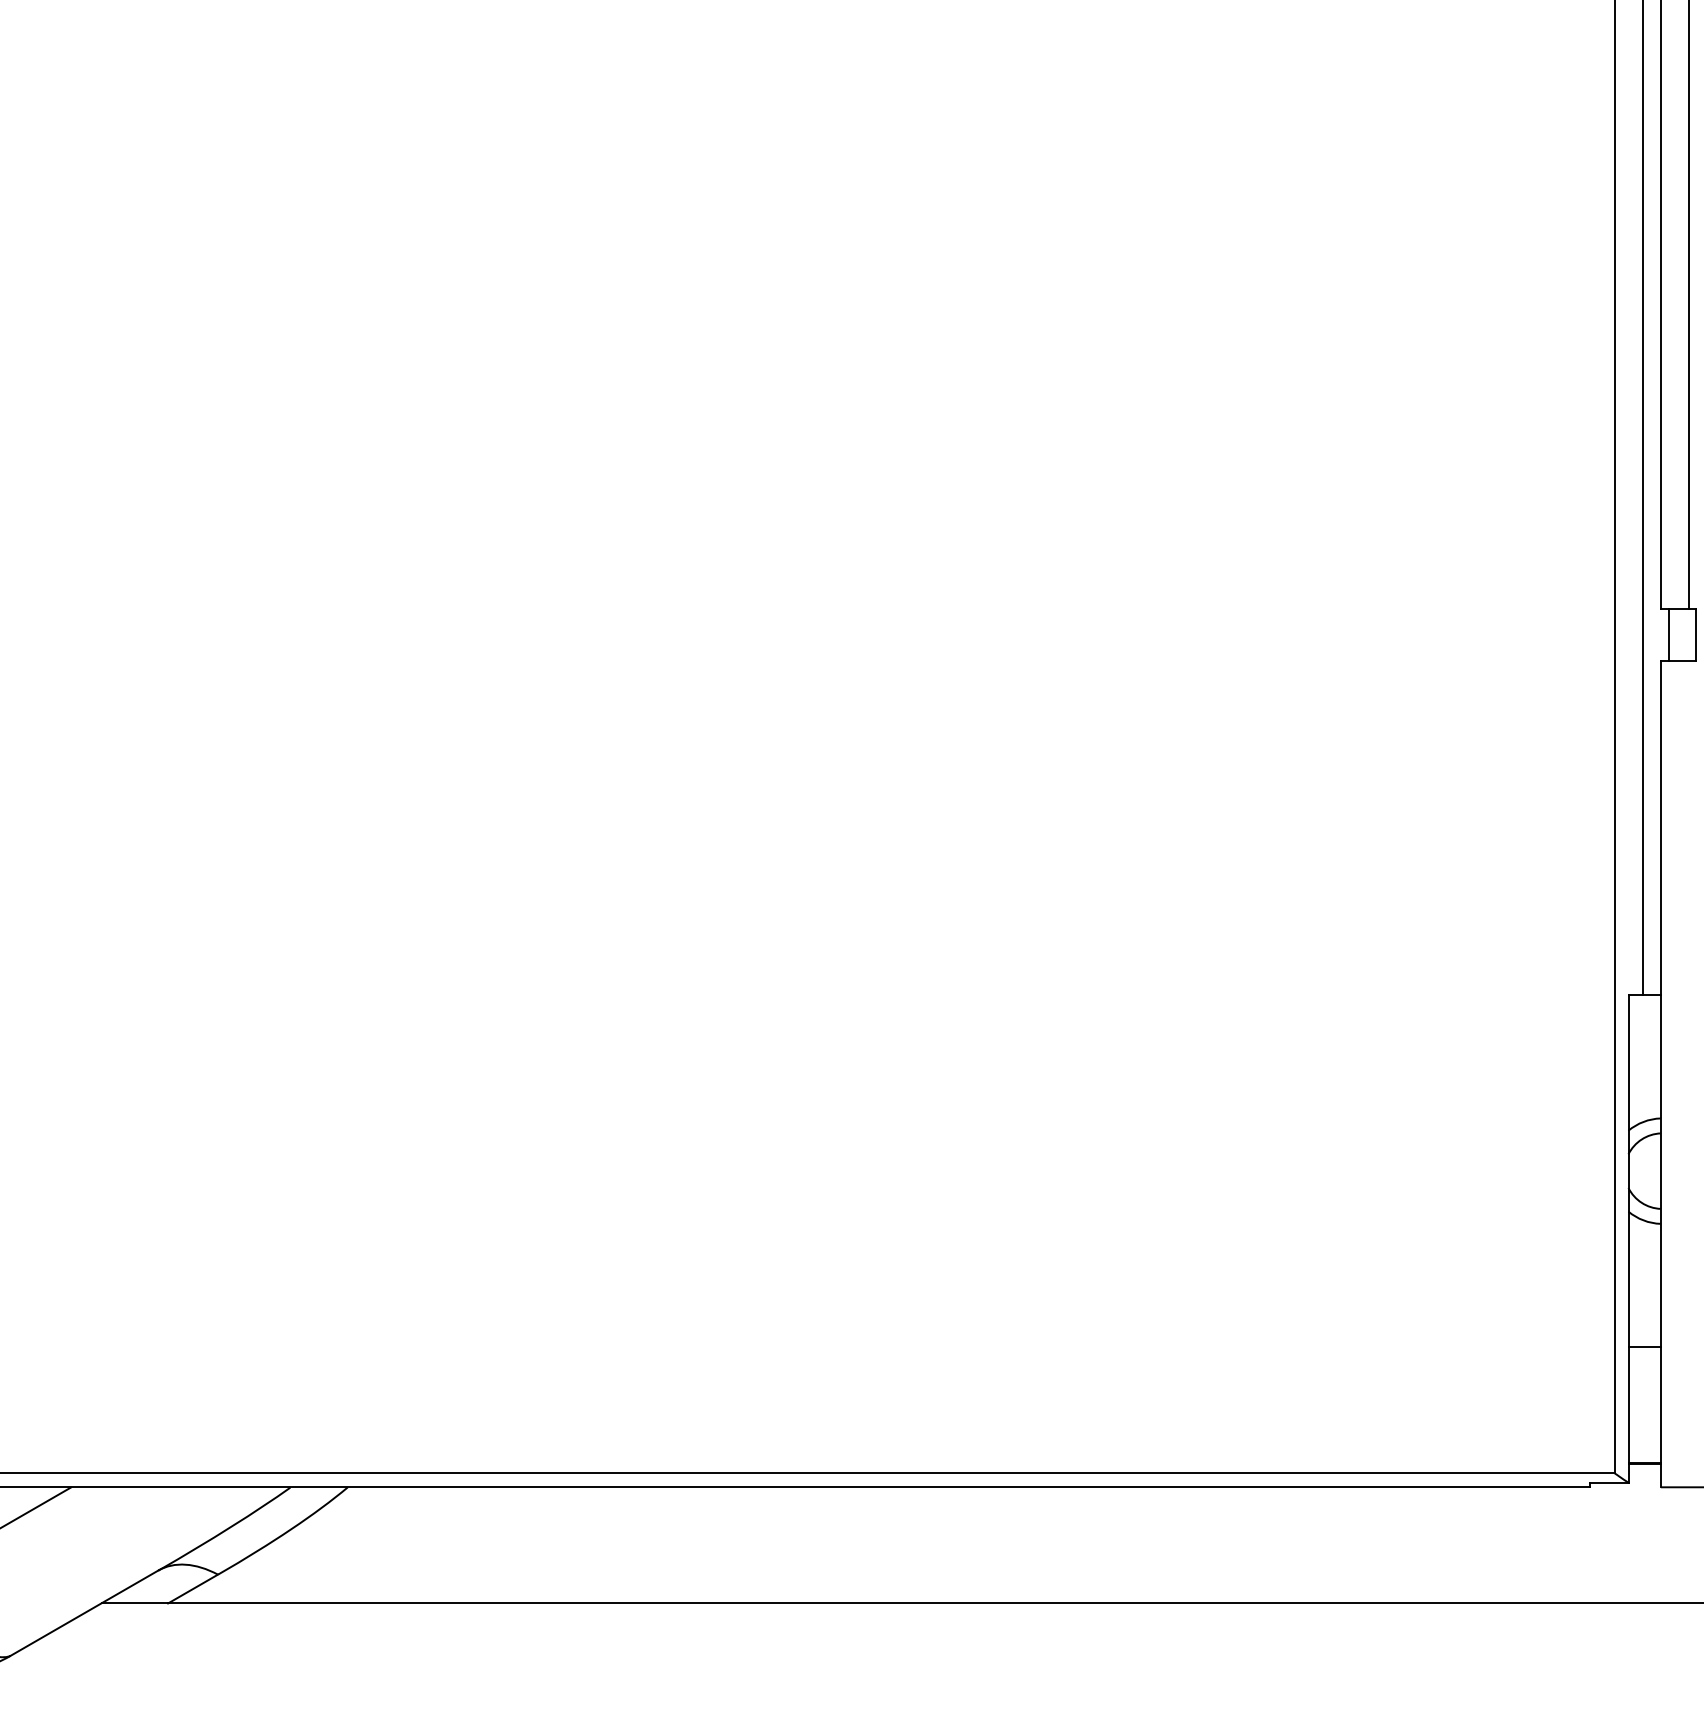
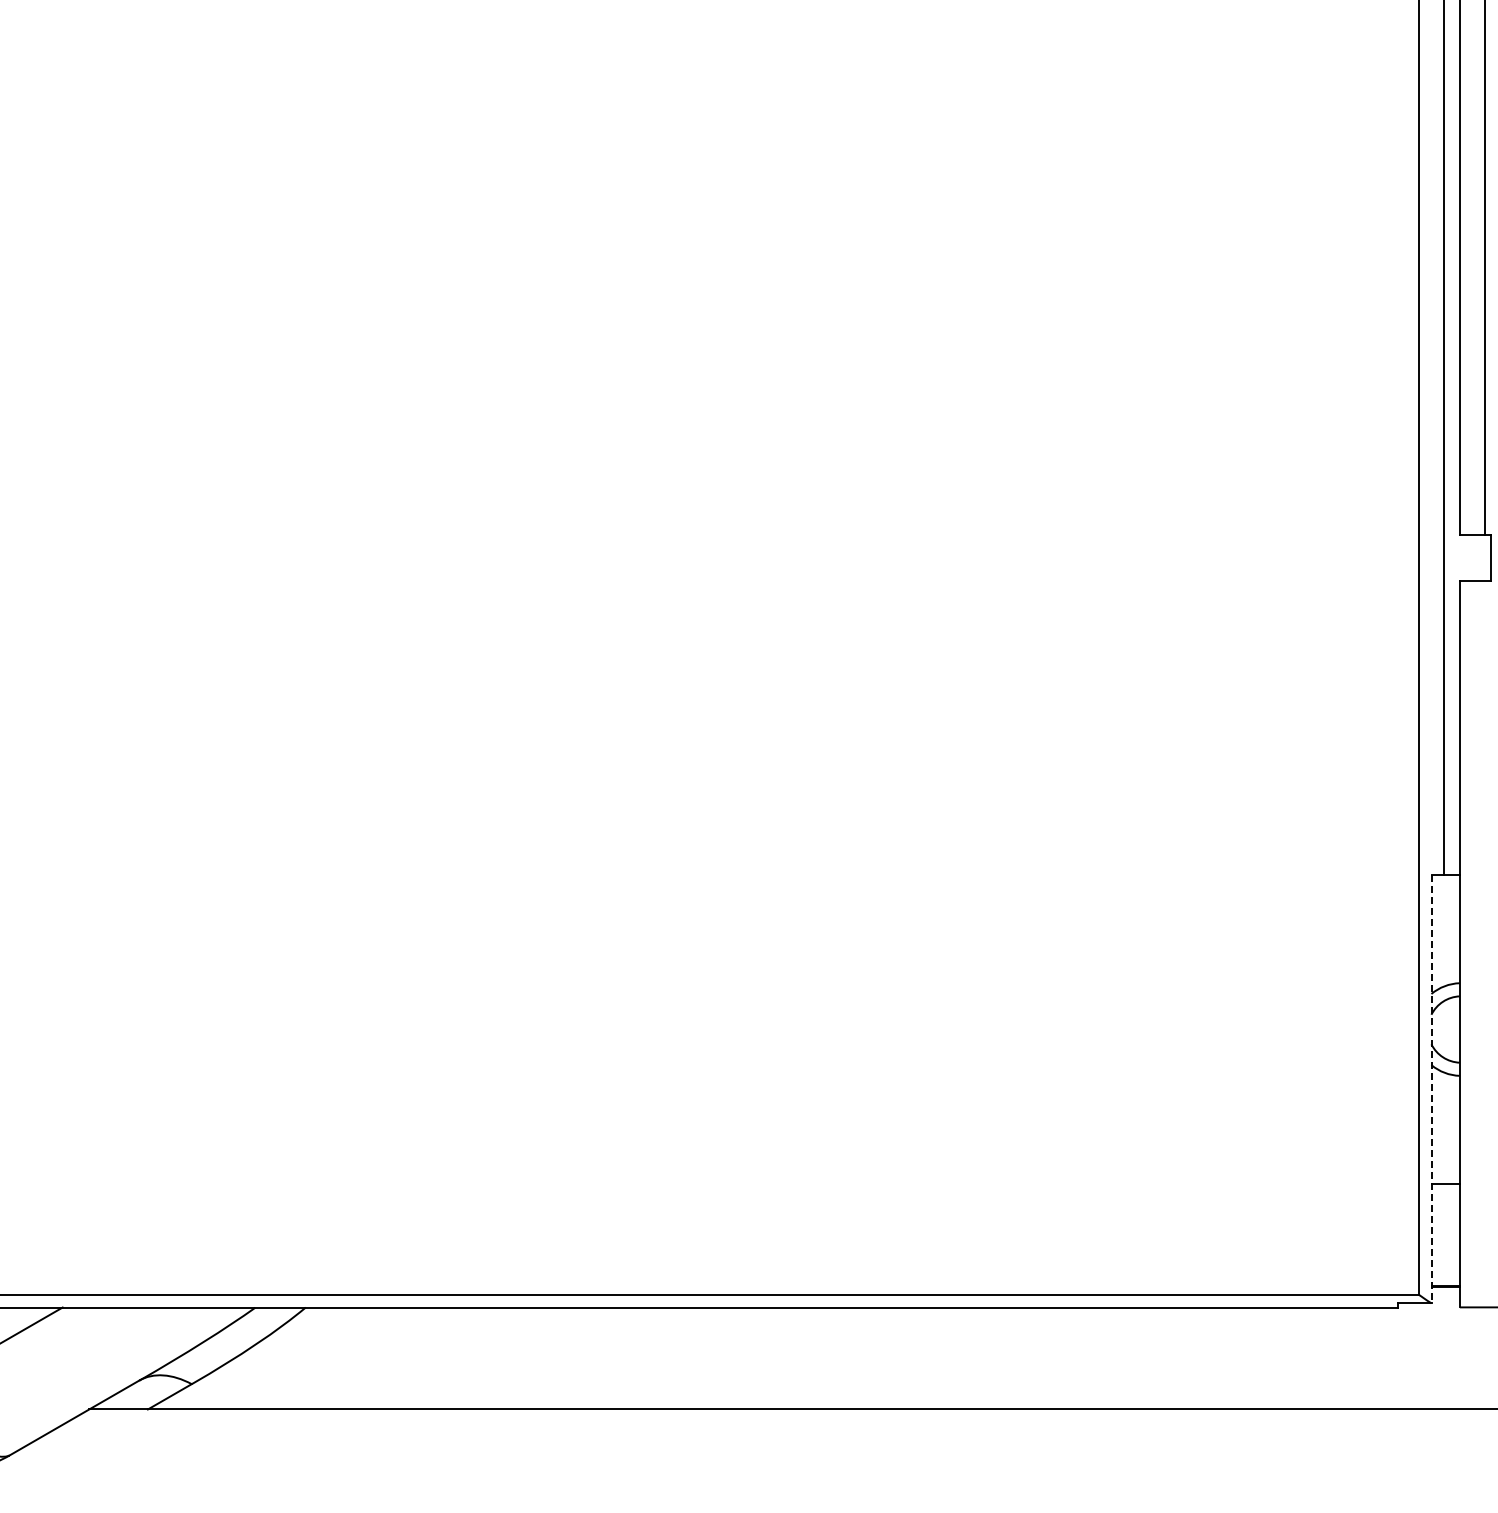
line: (1669, 635) -> (1467, 558), removed
line: (1628, 1239) -> (1431, 1089), solid -> dashed

